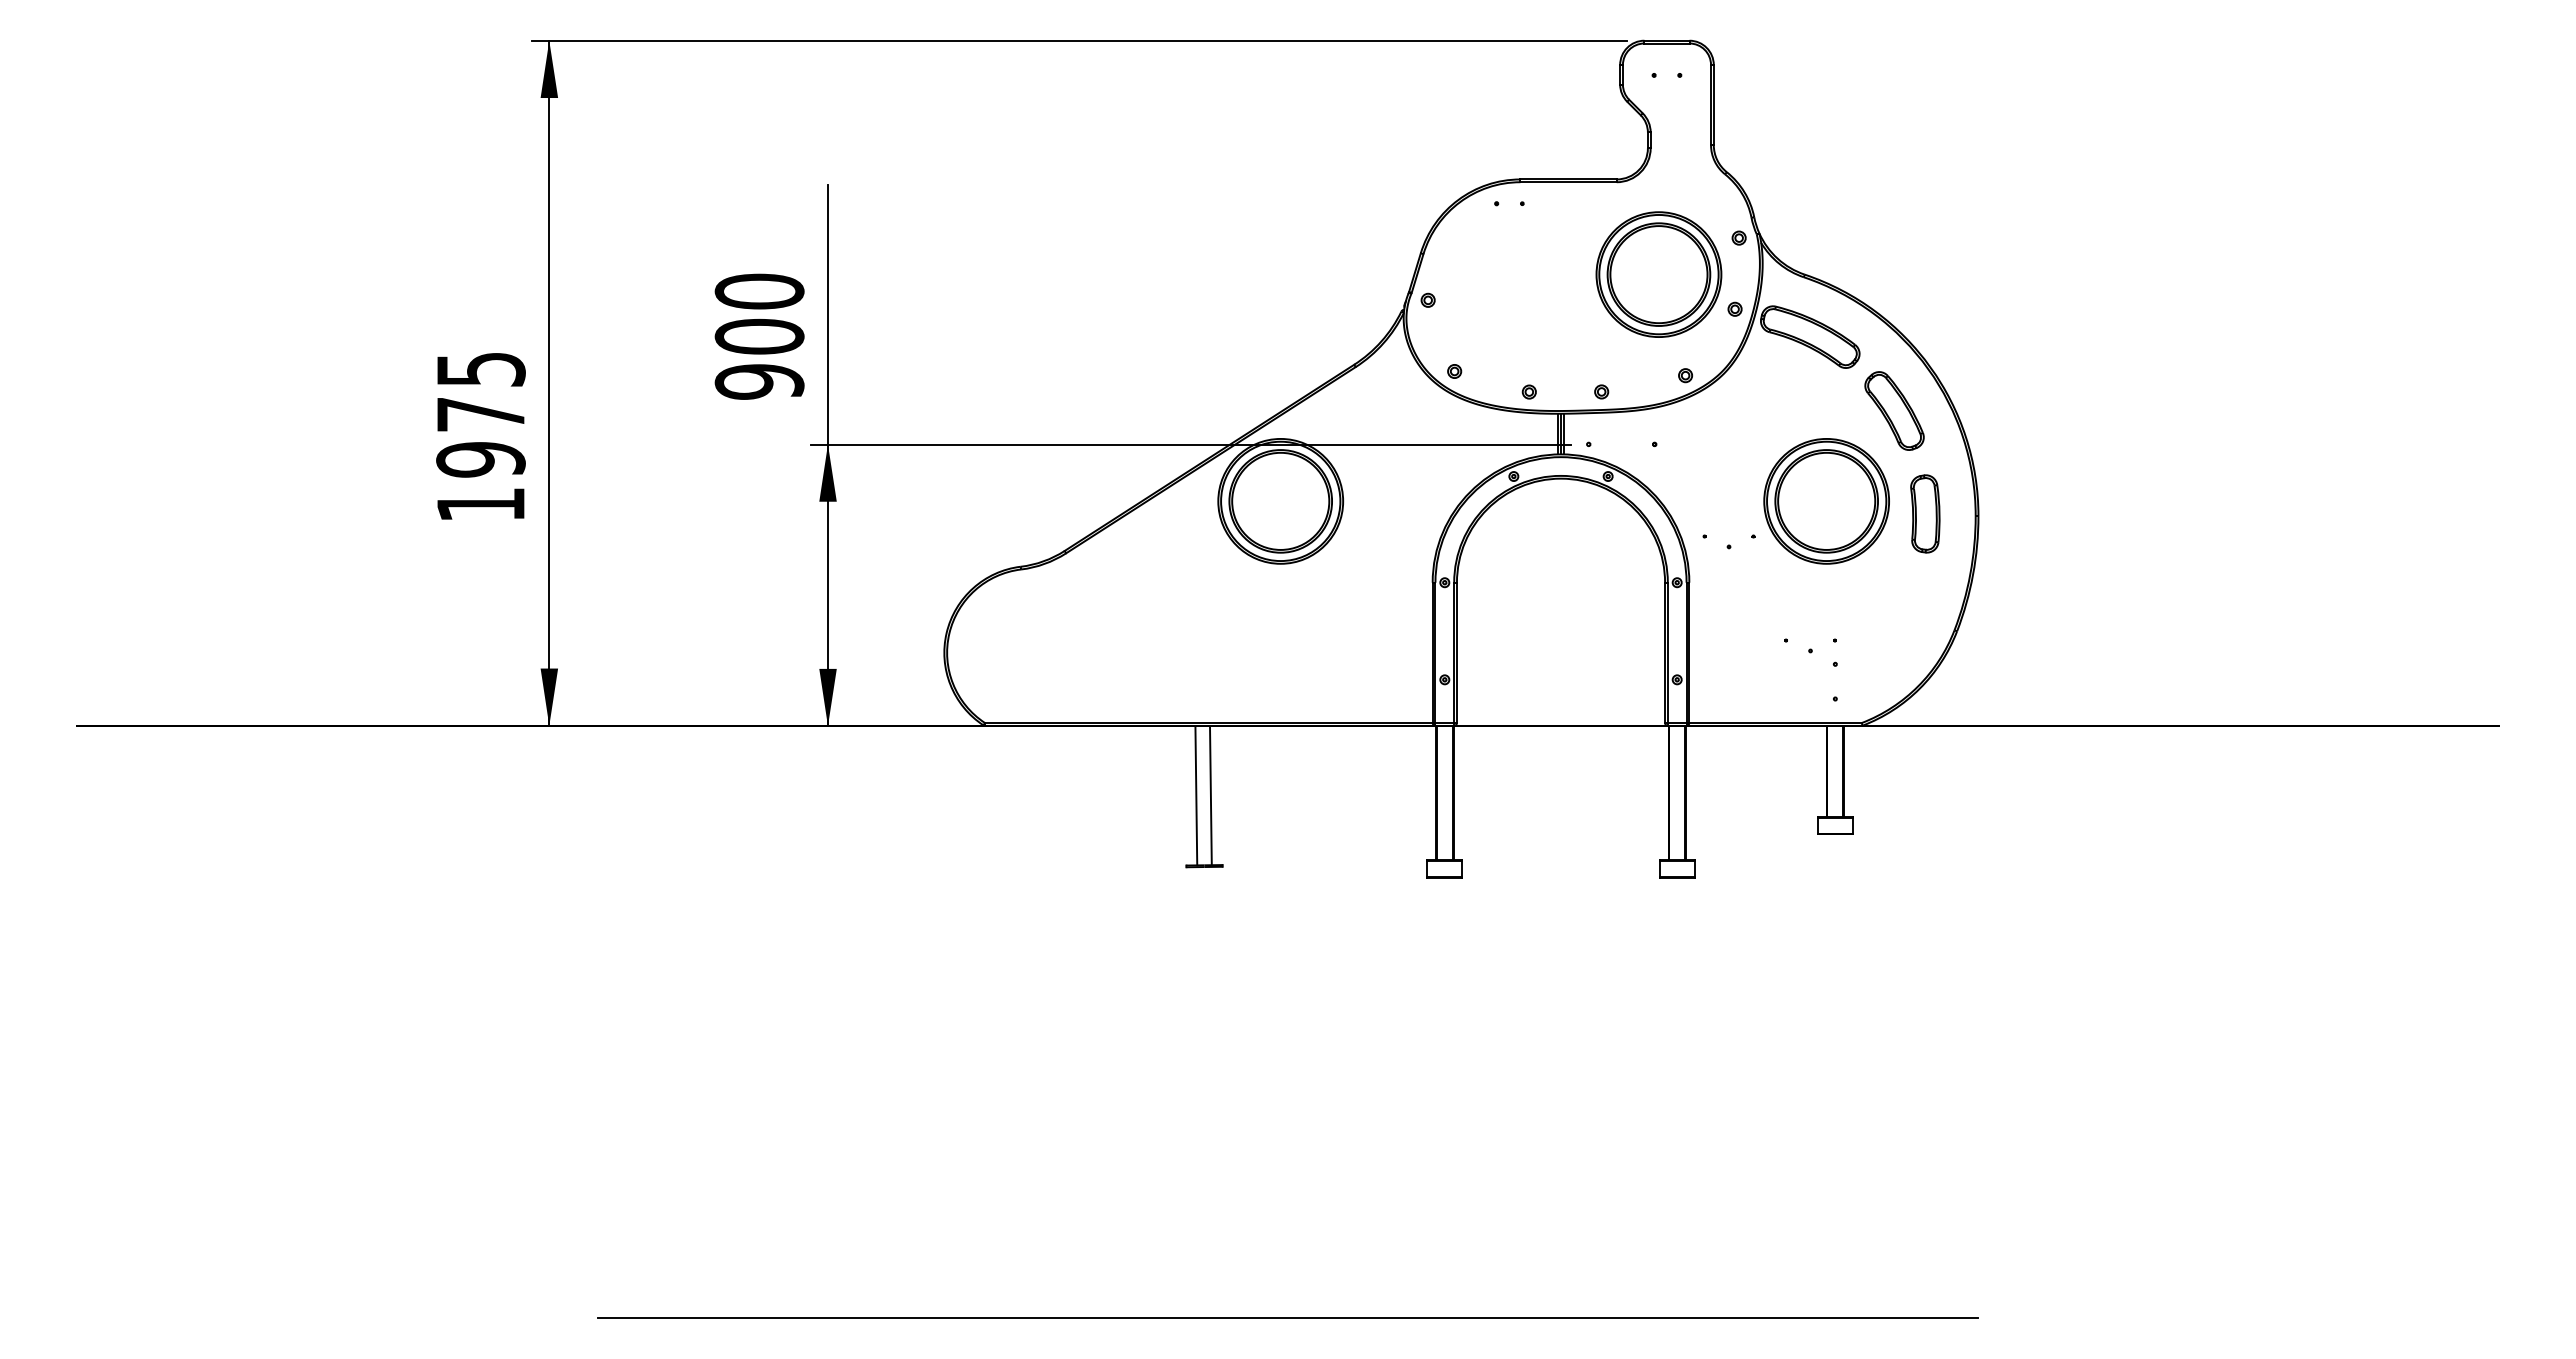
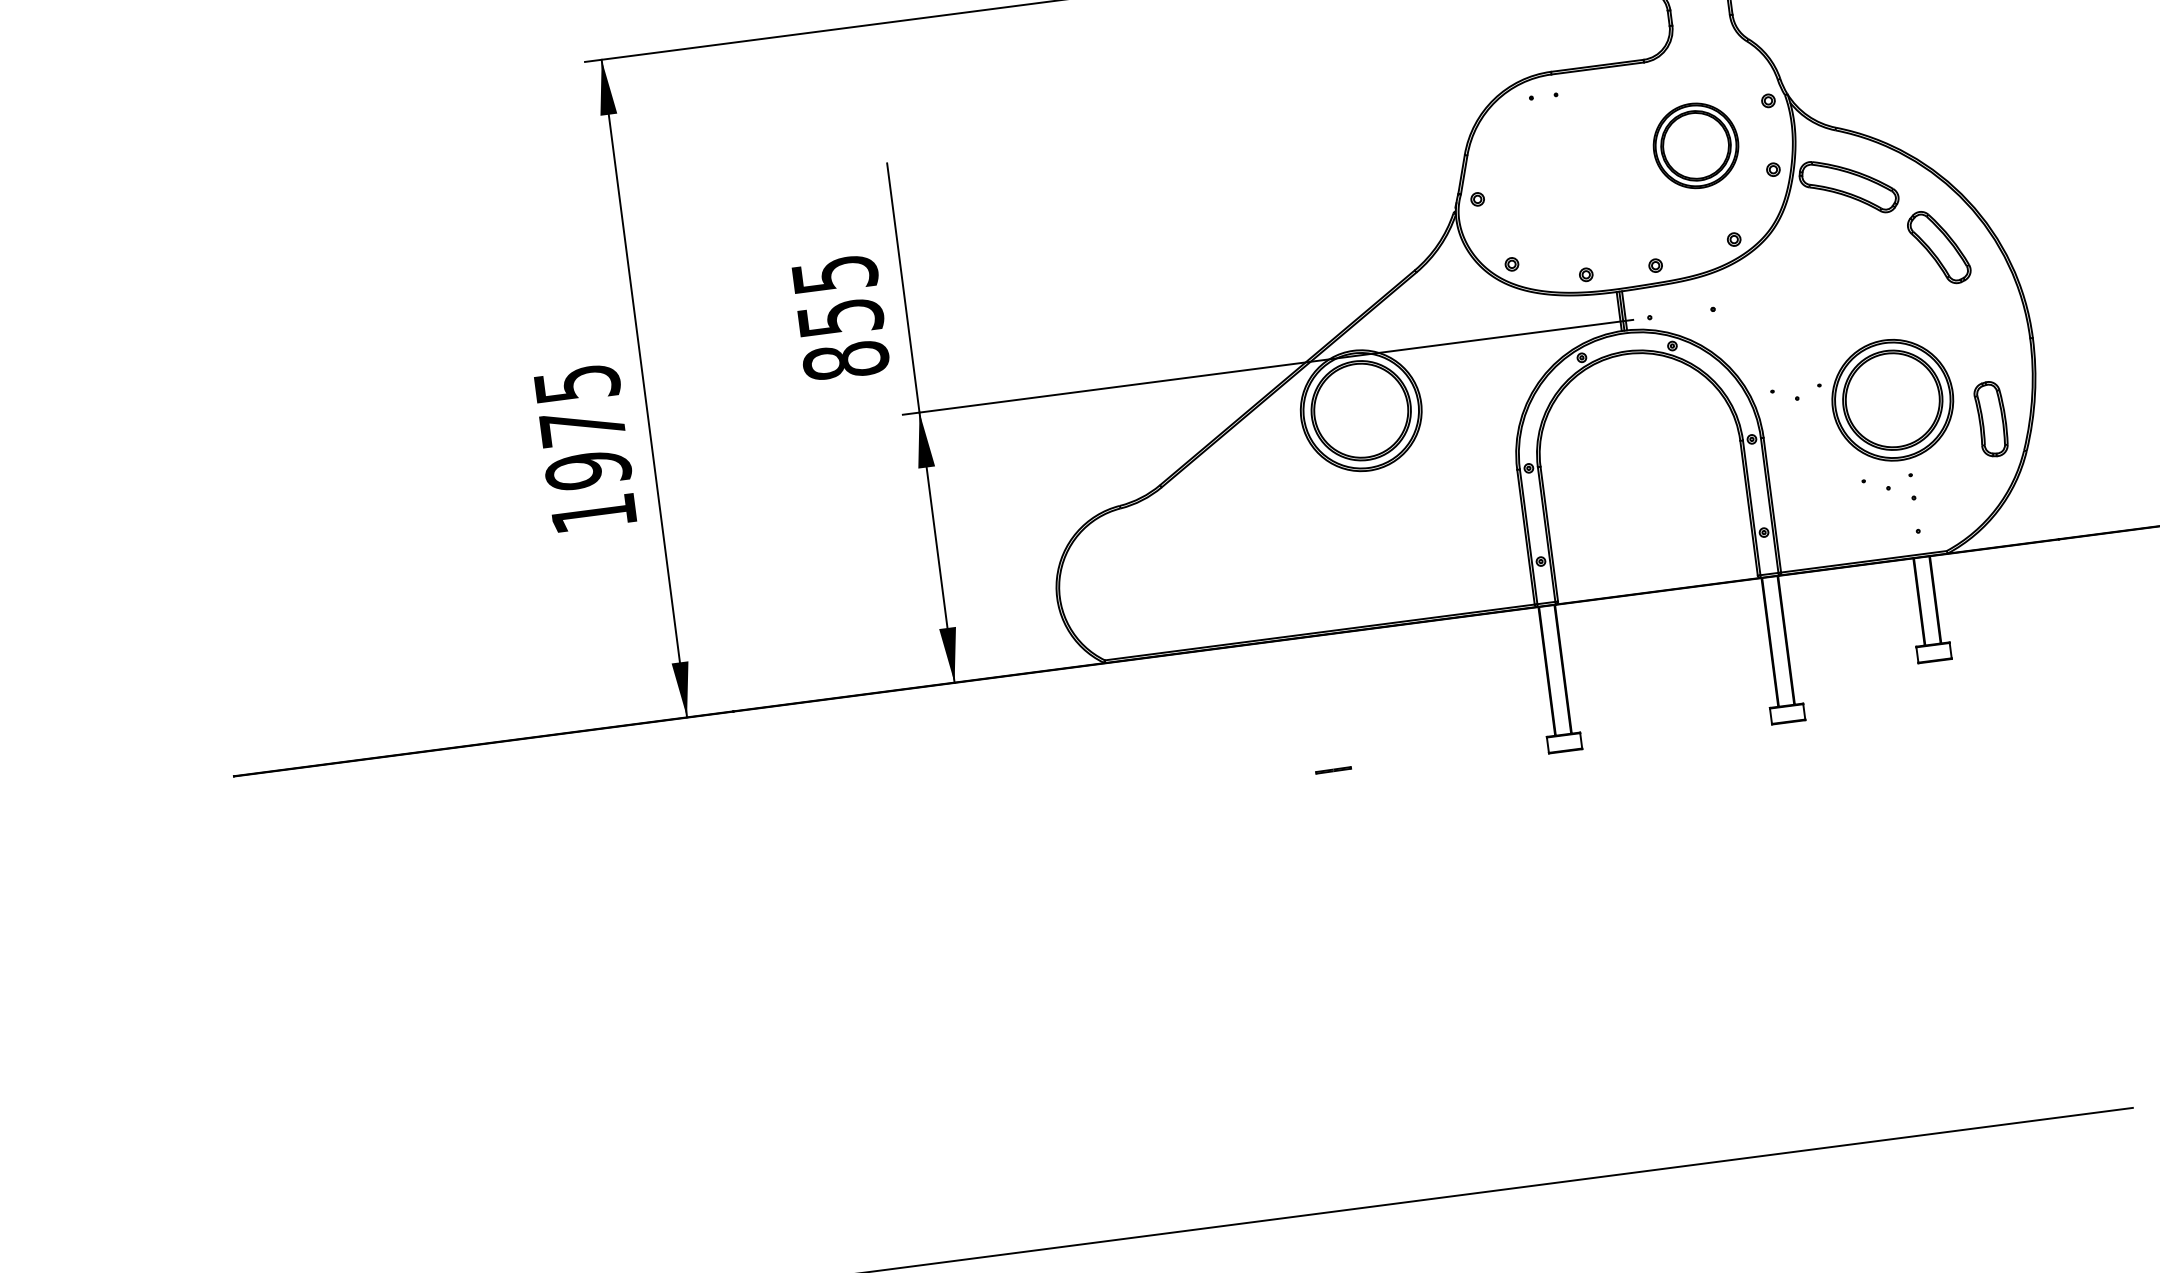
part: (1658, 274) -> (1695, 145), size x0.7
text: (759, 336) -> (840, 317), 900 -> 855
part: (1826, 501) -> (1892, 400), moved
part: (1925, 513) -> (1991, 418), moved
line: (1196, 795) -> (1317, 703), removed
line: (1210, 795) -> (1330, 701), removed

